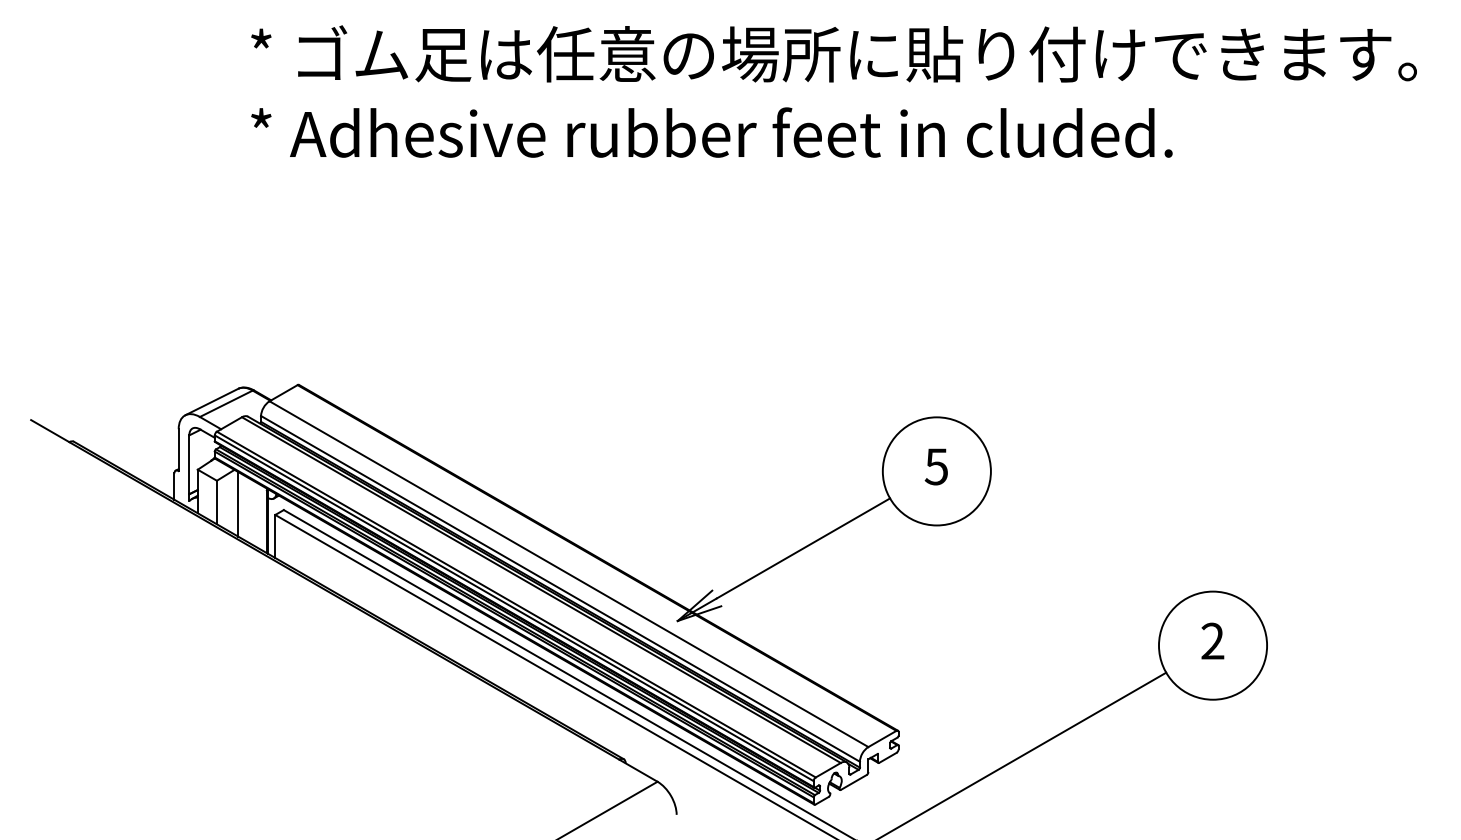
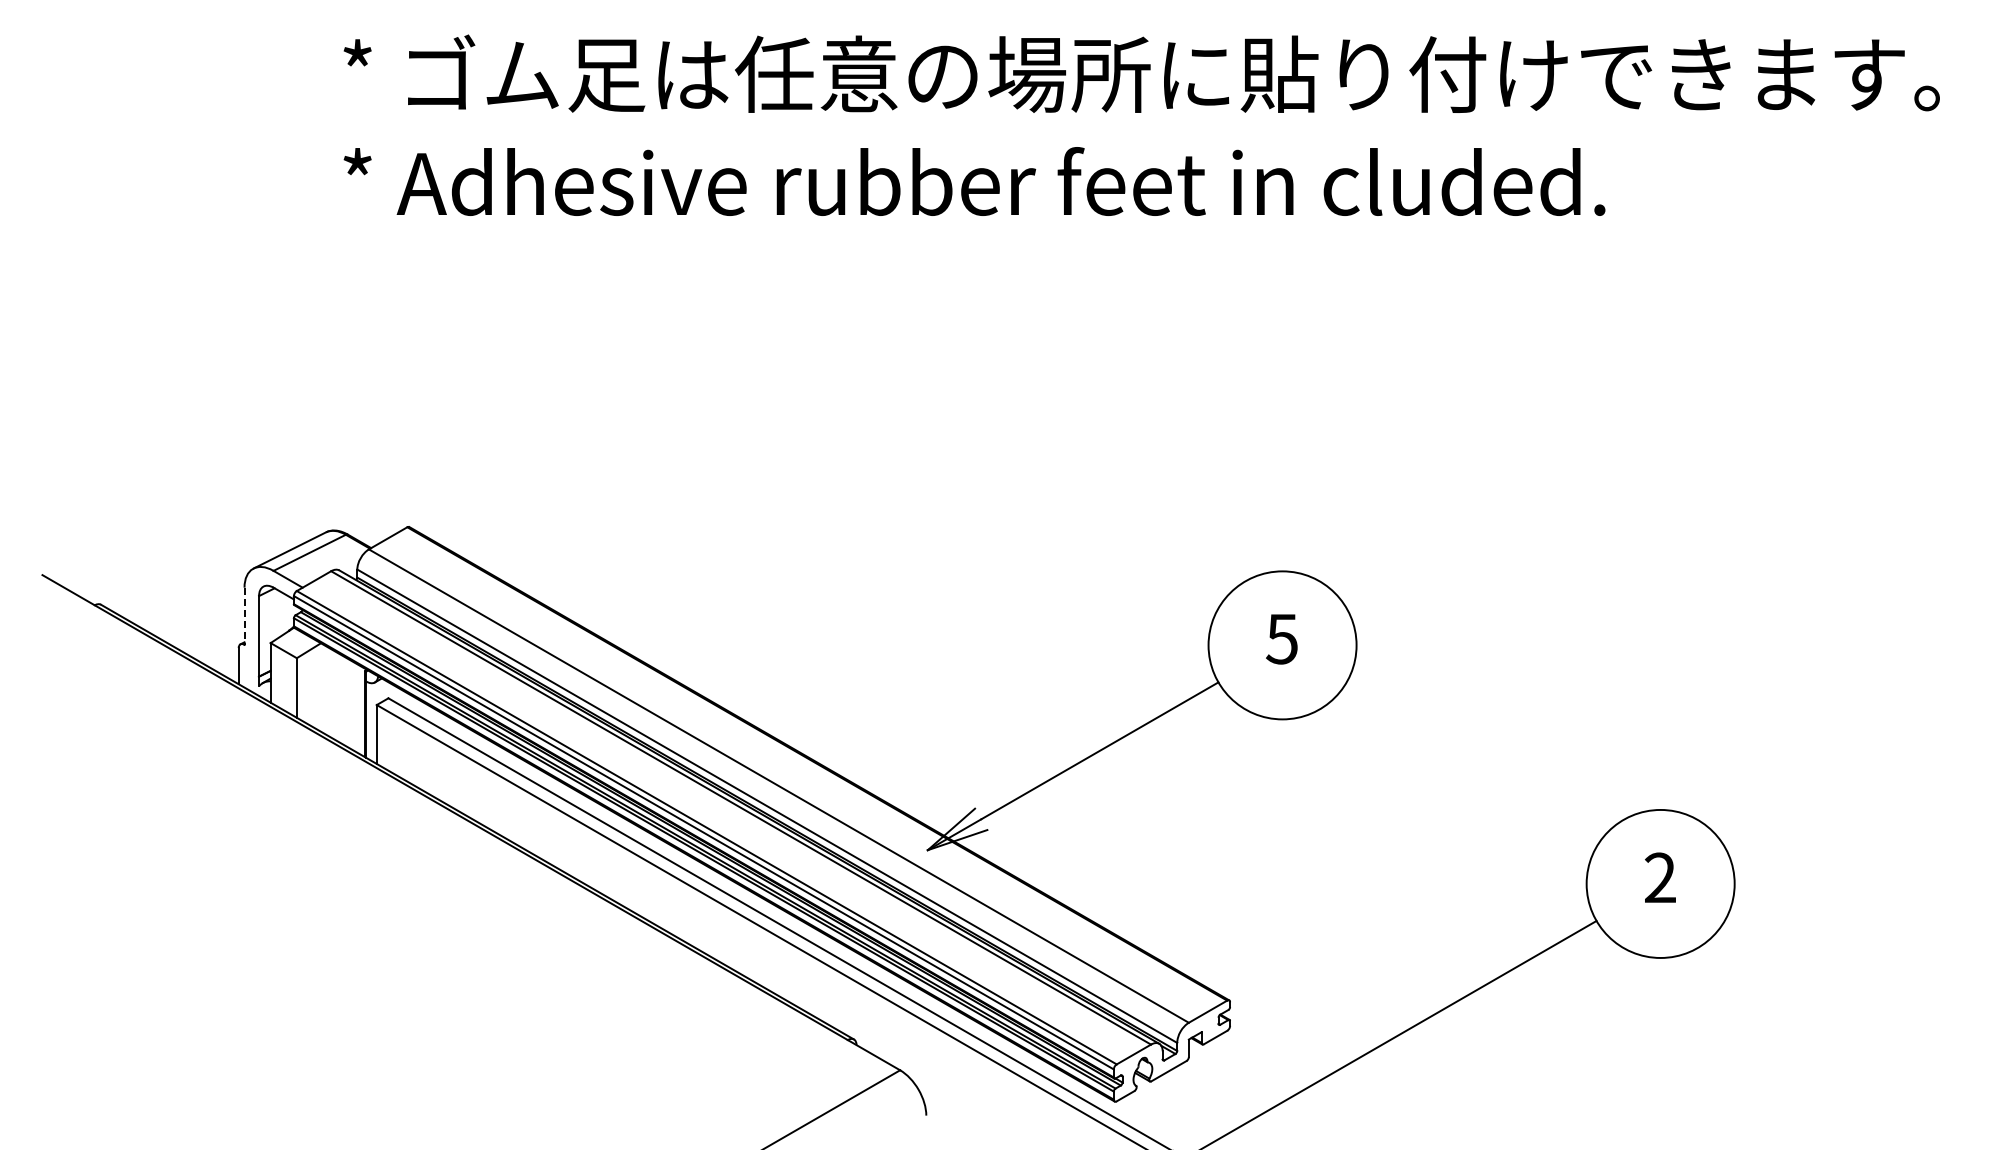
line: (178, 450) -> (244, 616), solid -> dashed
line: (237, 504) -> (325, 690), removed

